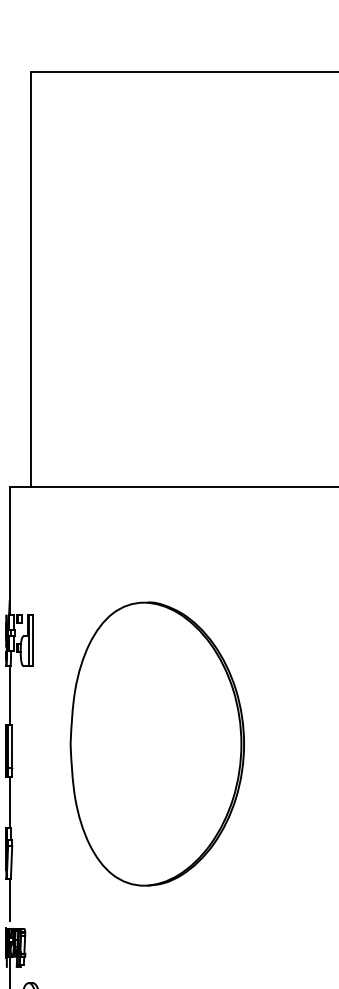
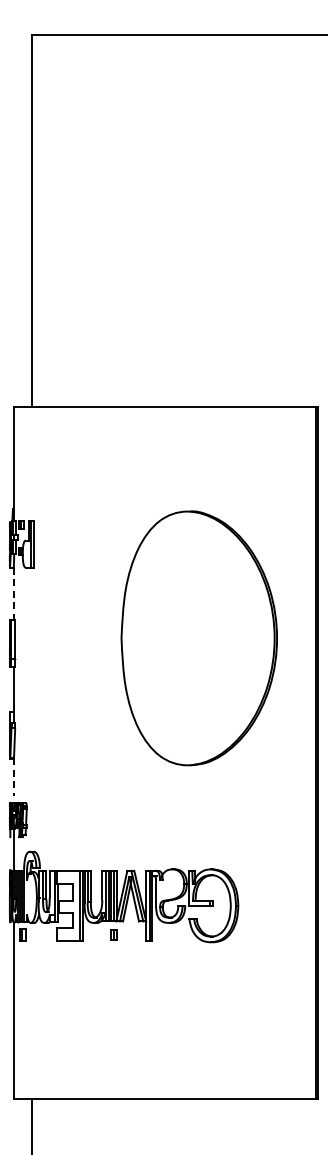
line: (10, 696) -> (13, 594), solid -> dashed
part: (156, 744) -> (198, 638), moved
line: (10, 900) -> (13, 777), solid -> dashed

